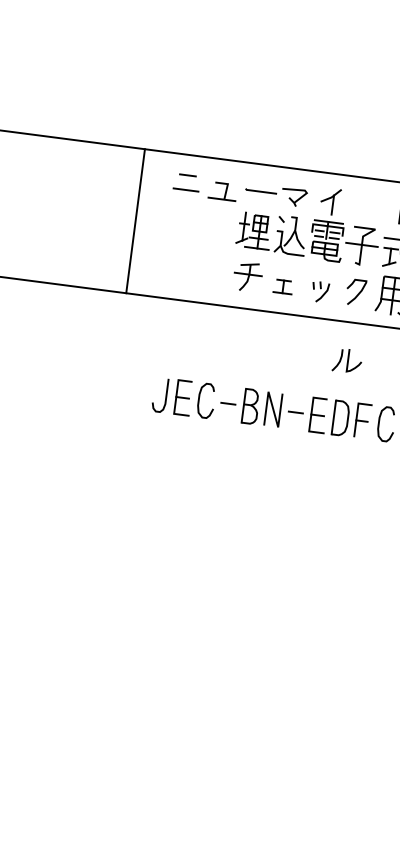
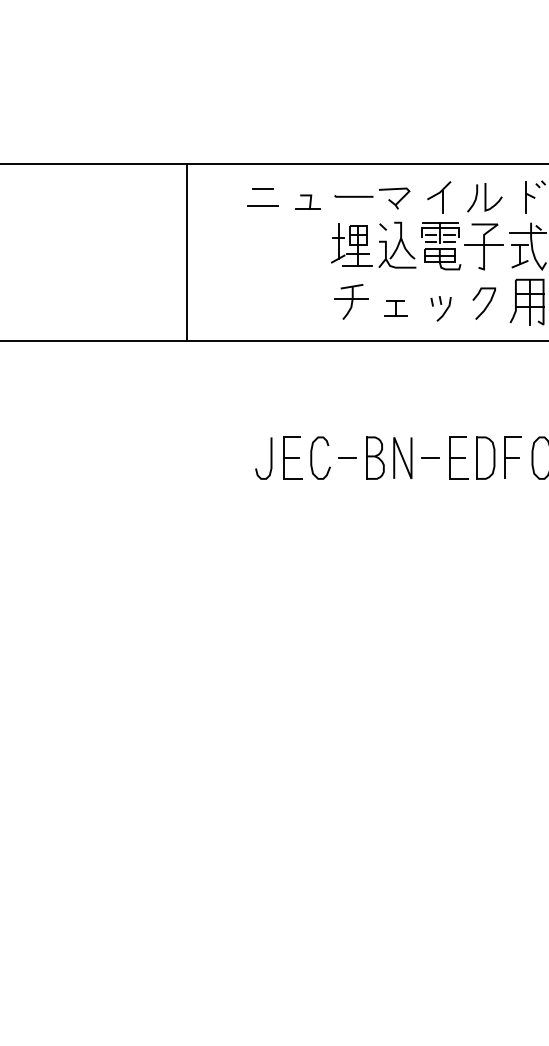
part: (222, 190) -> (307, 201), size x0.71
line: (135, 220) -> (186, 251), moved
part: (347, 360) -> (484, 197), moved

